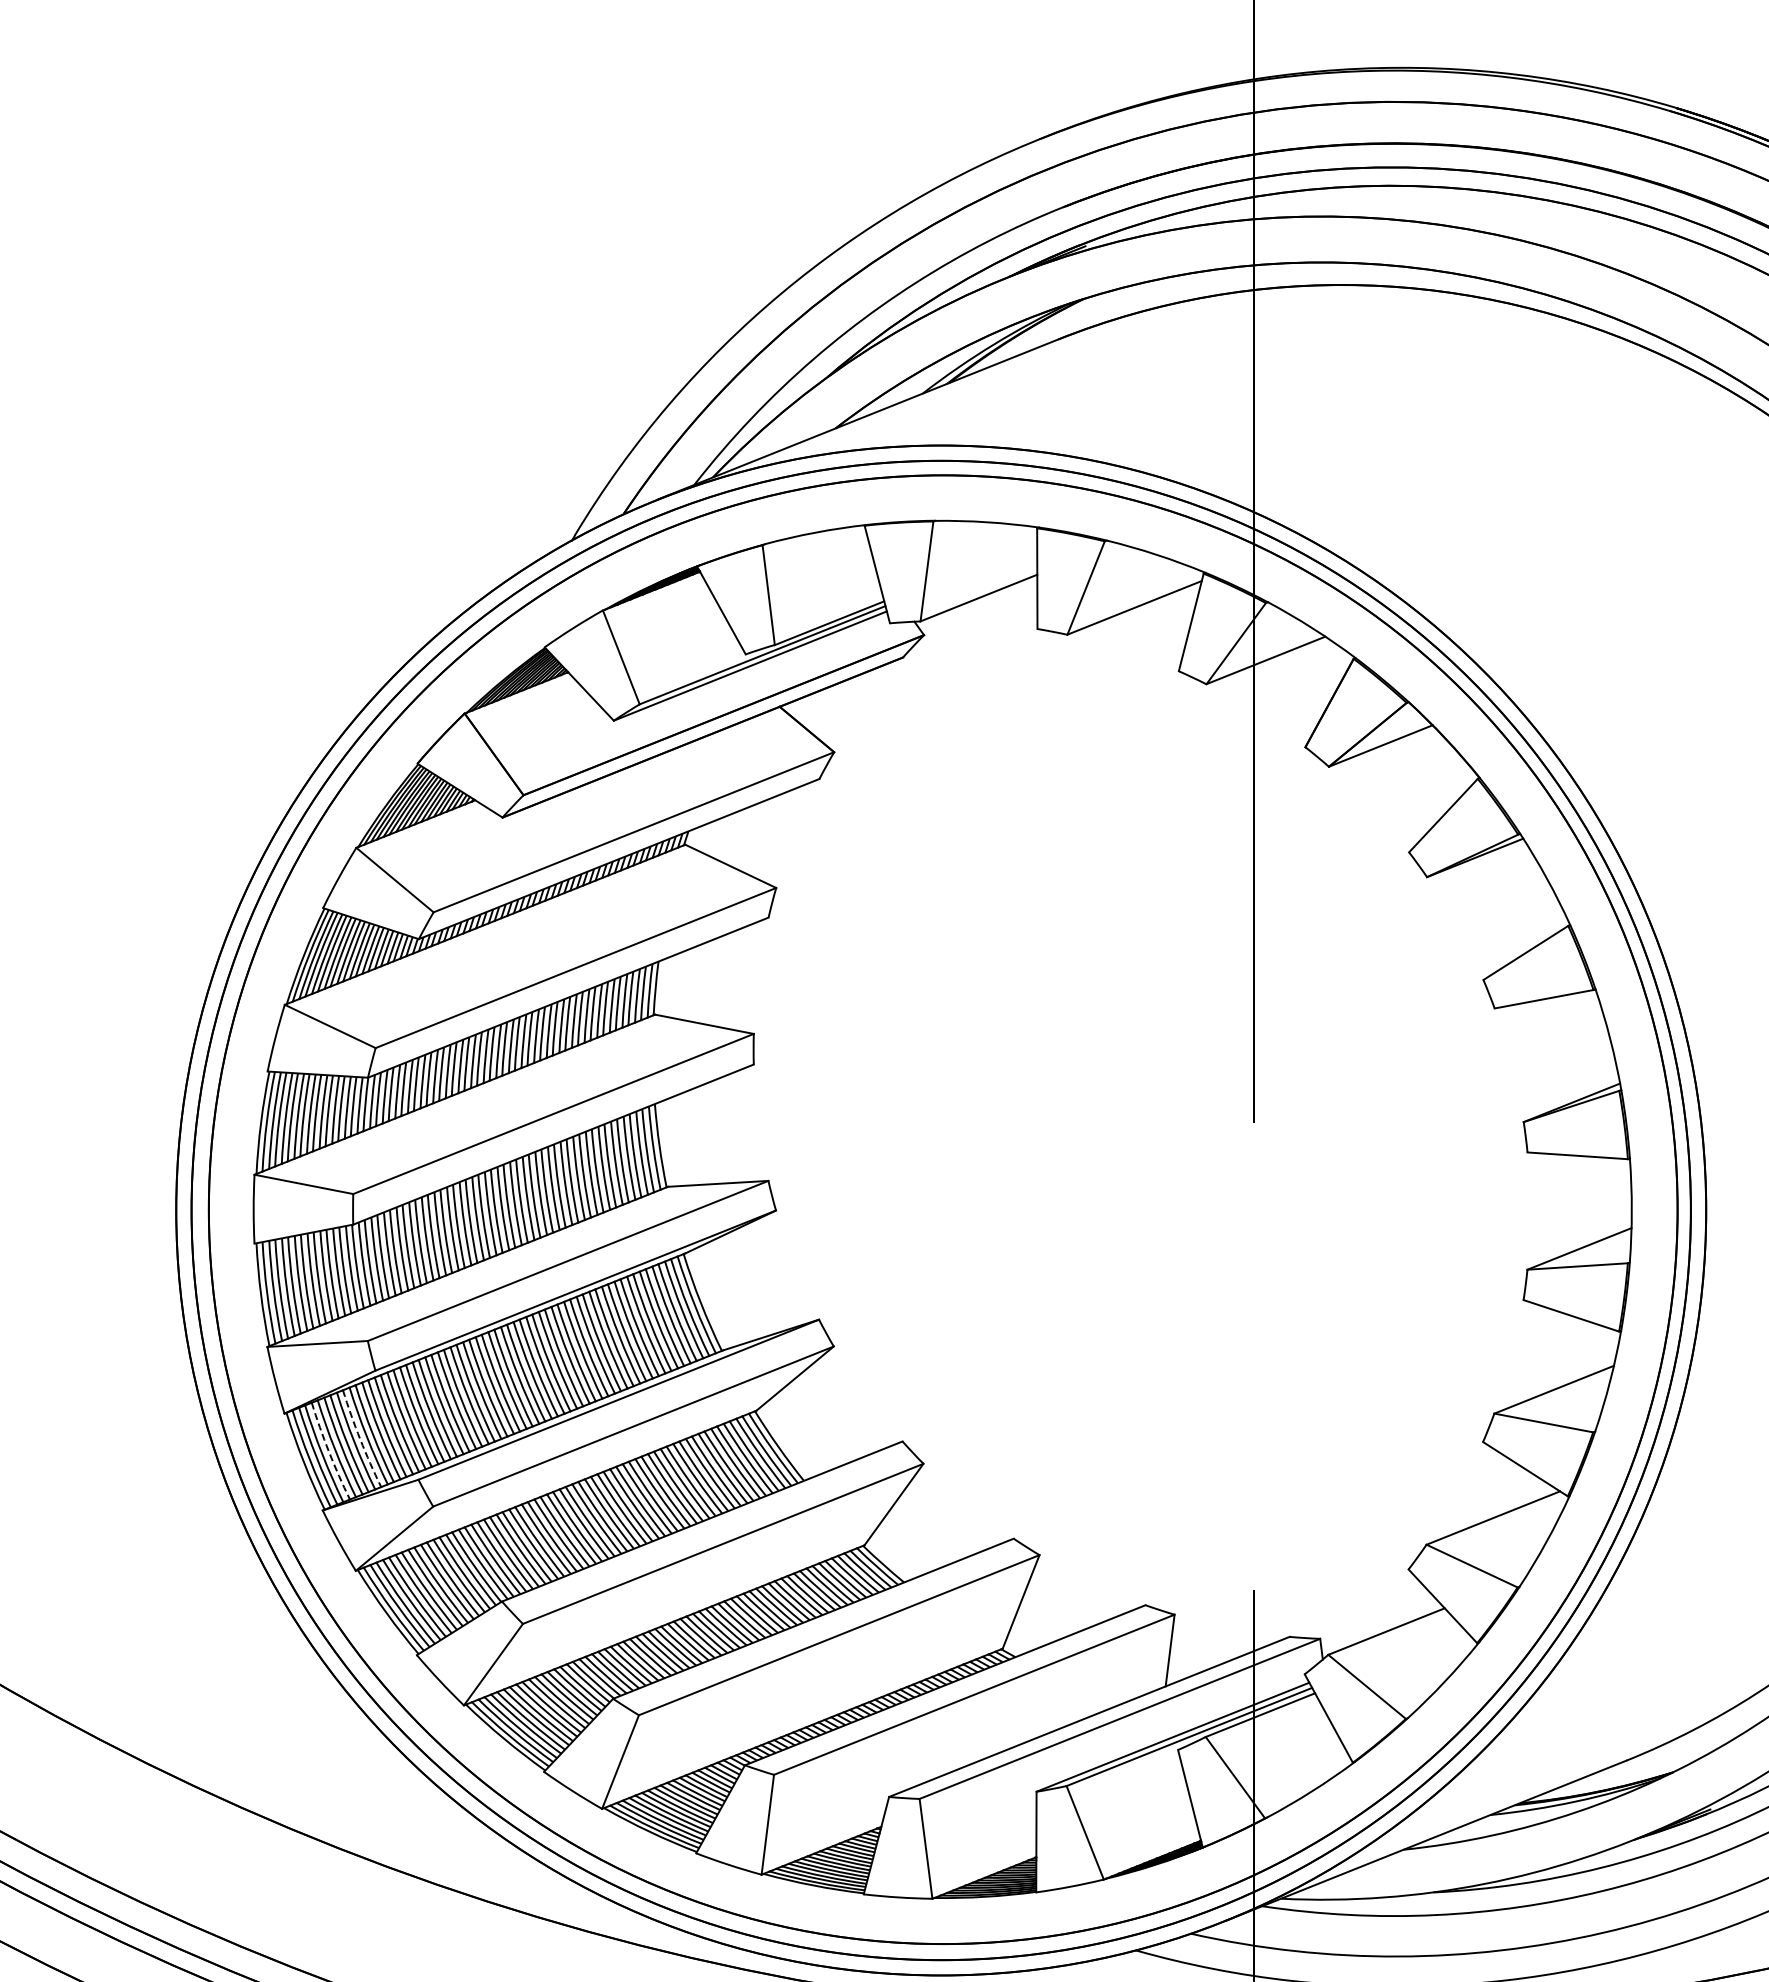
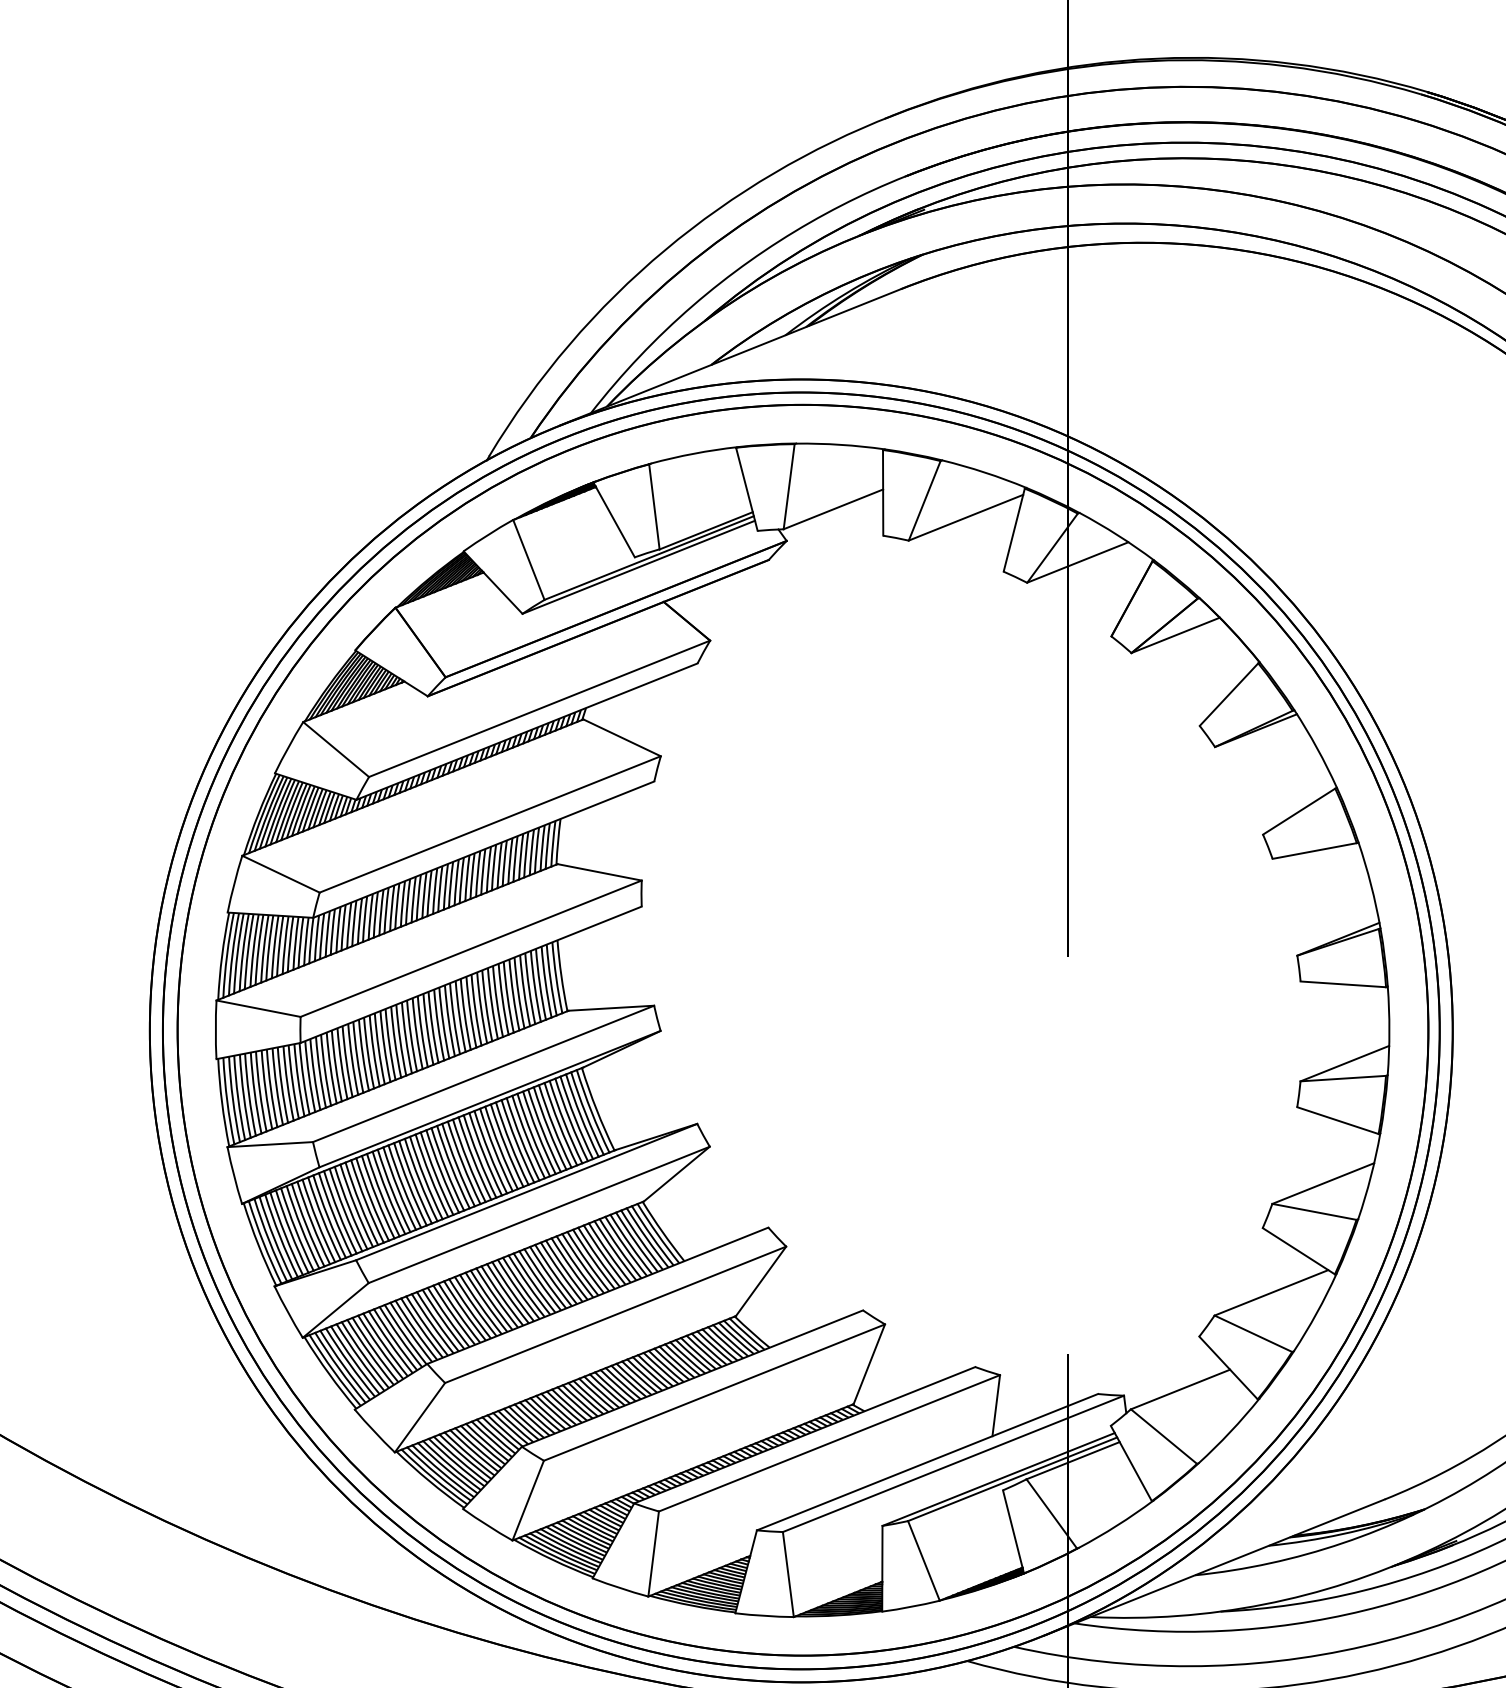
arc: (360, 1439) -> (306, 1225), dashed -> solid
arc: (329, 1451) -> (280, 1236), dashed -> solid

